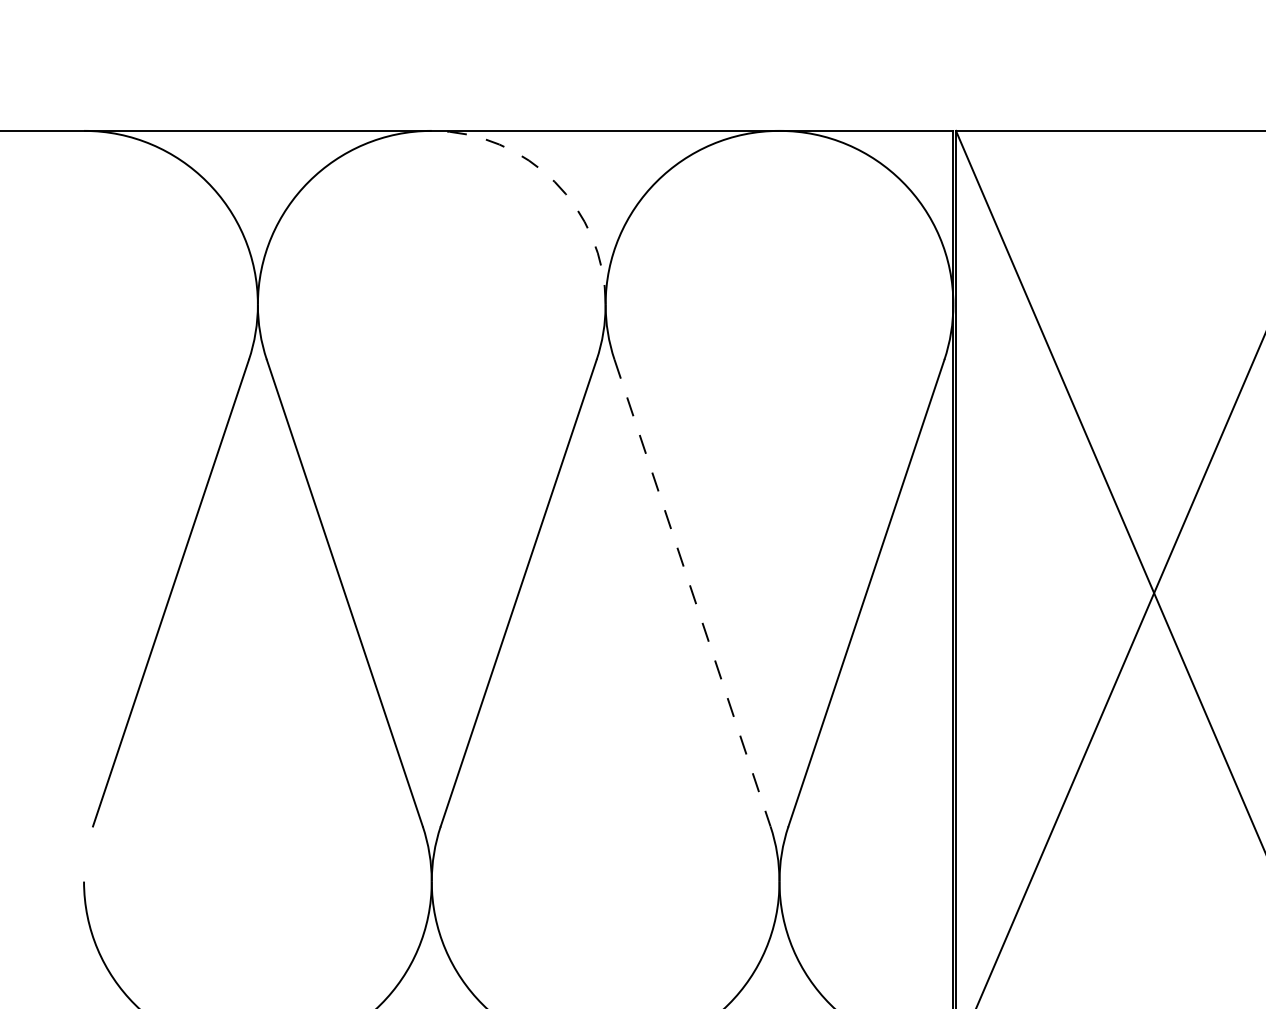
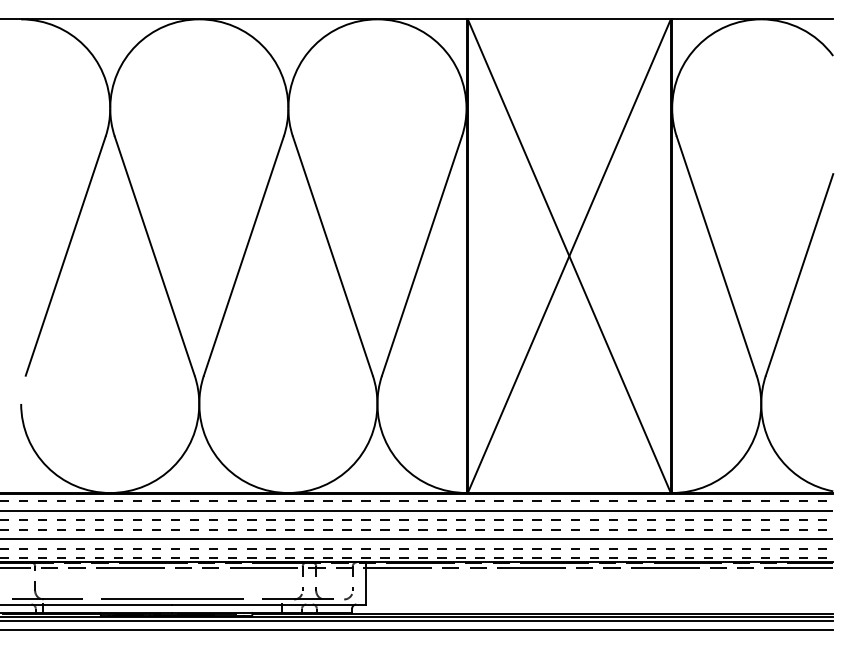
arc: (555, 181) -> (262, 45), dashed -> solid
line: (693, 593) -> (333, 256), dashed -> solid

